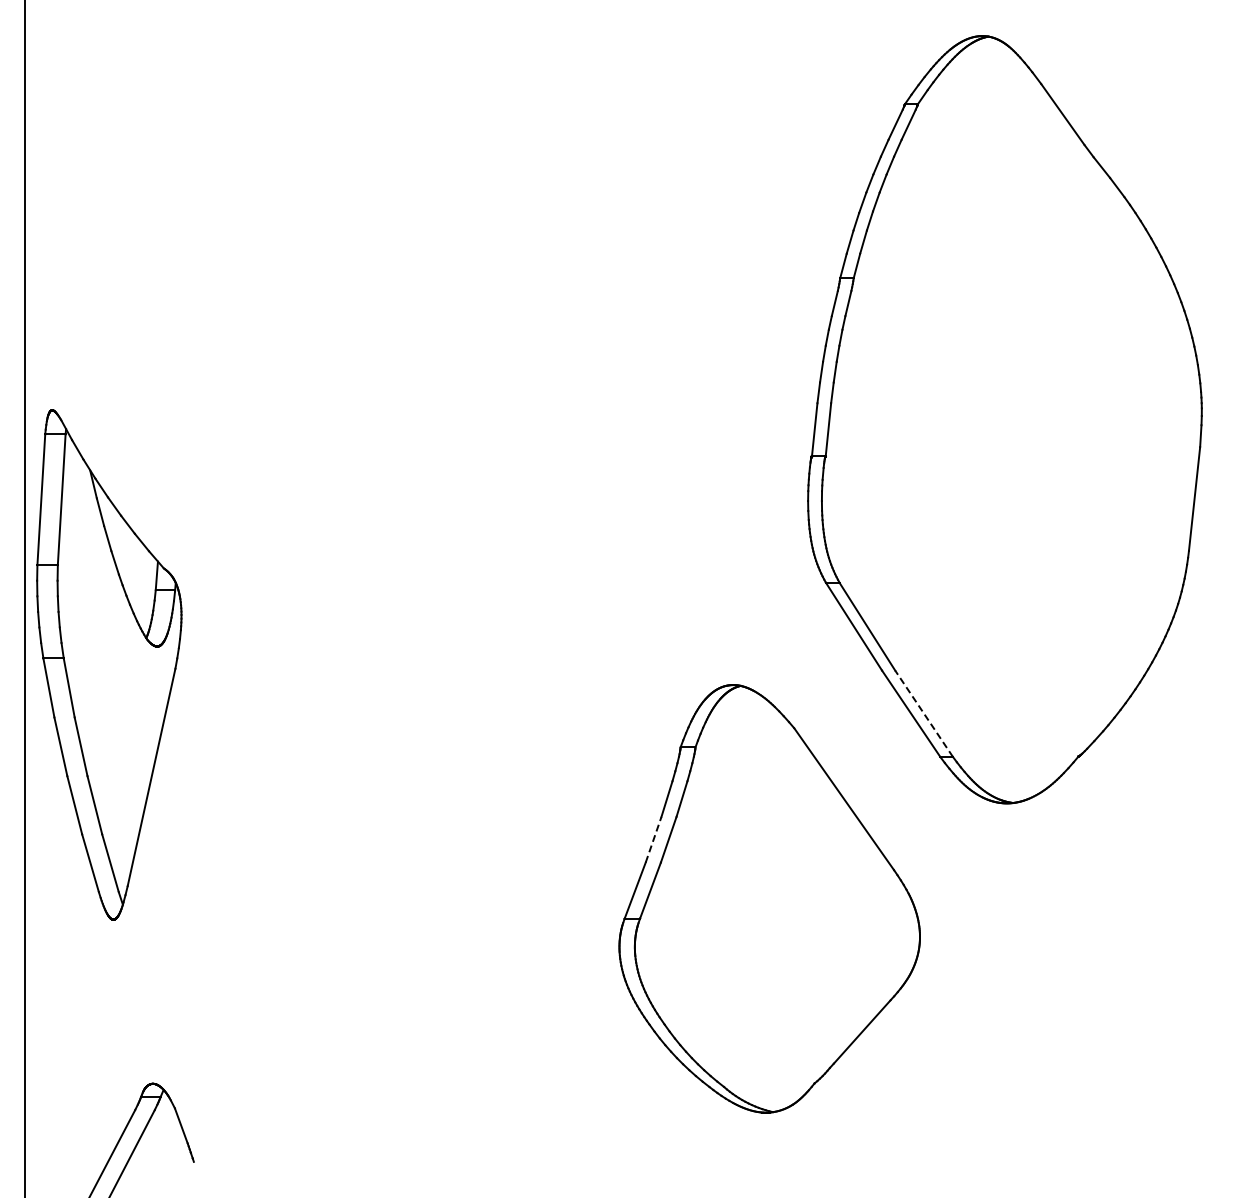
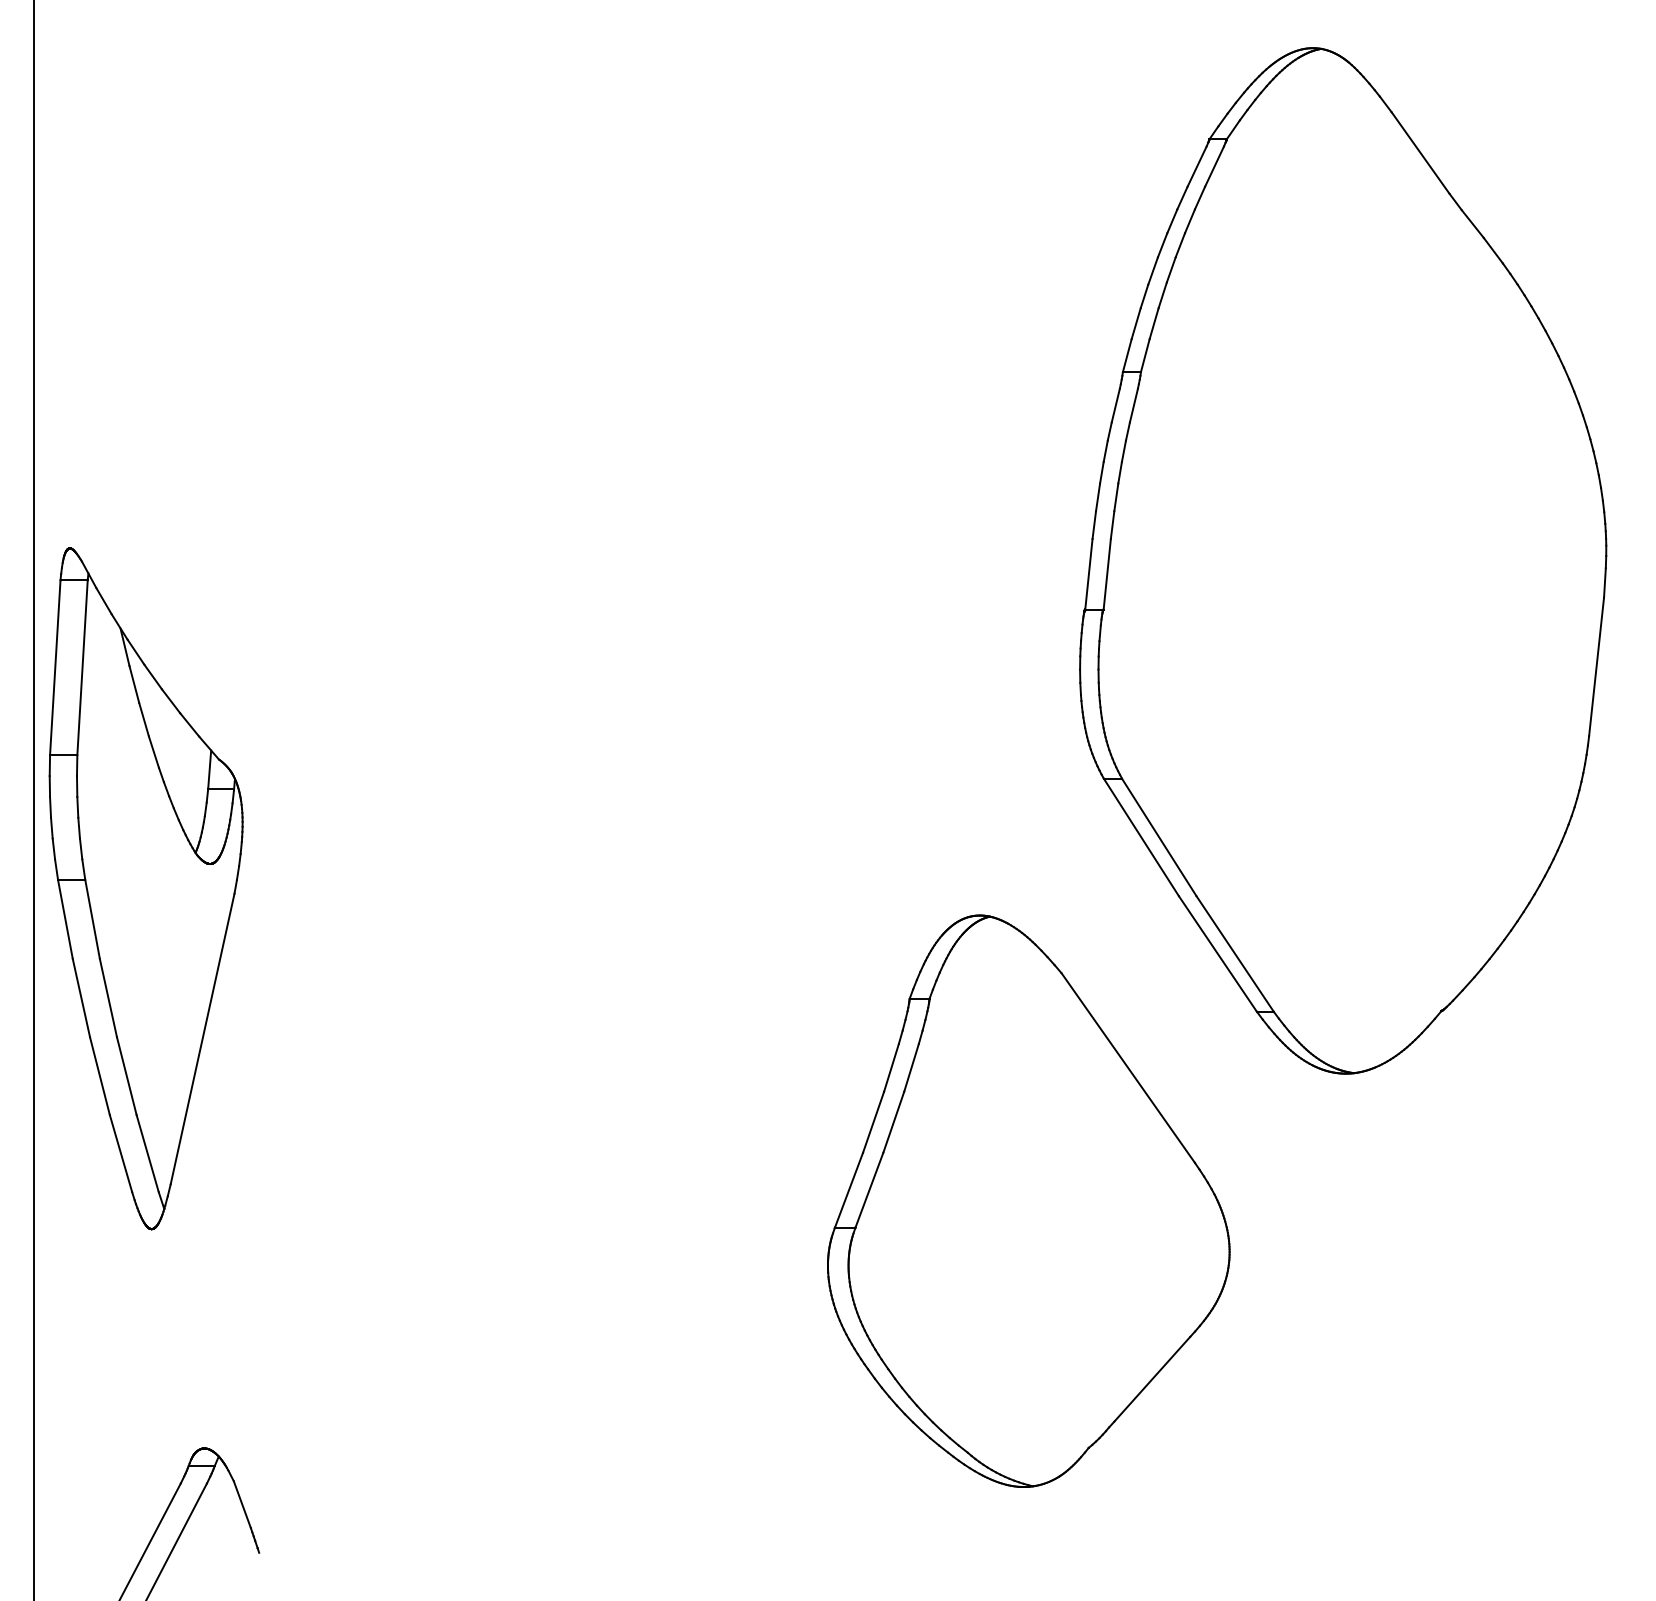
line: (923, 713) -> (1234, 953), dashed -> solid
line: (653, 839) -> (873, 1121), dashed -> solid

